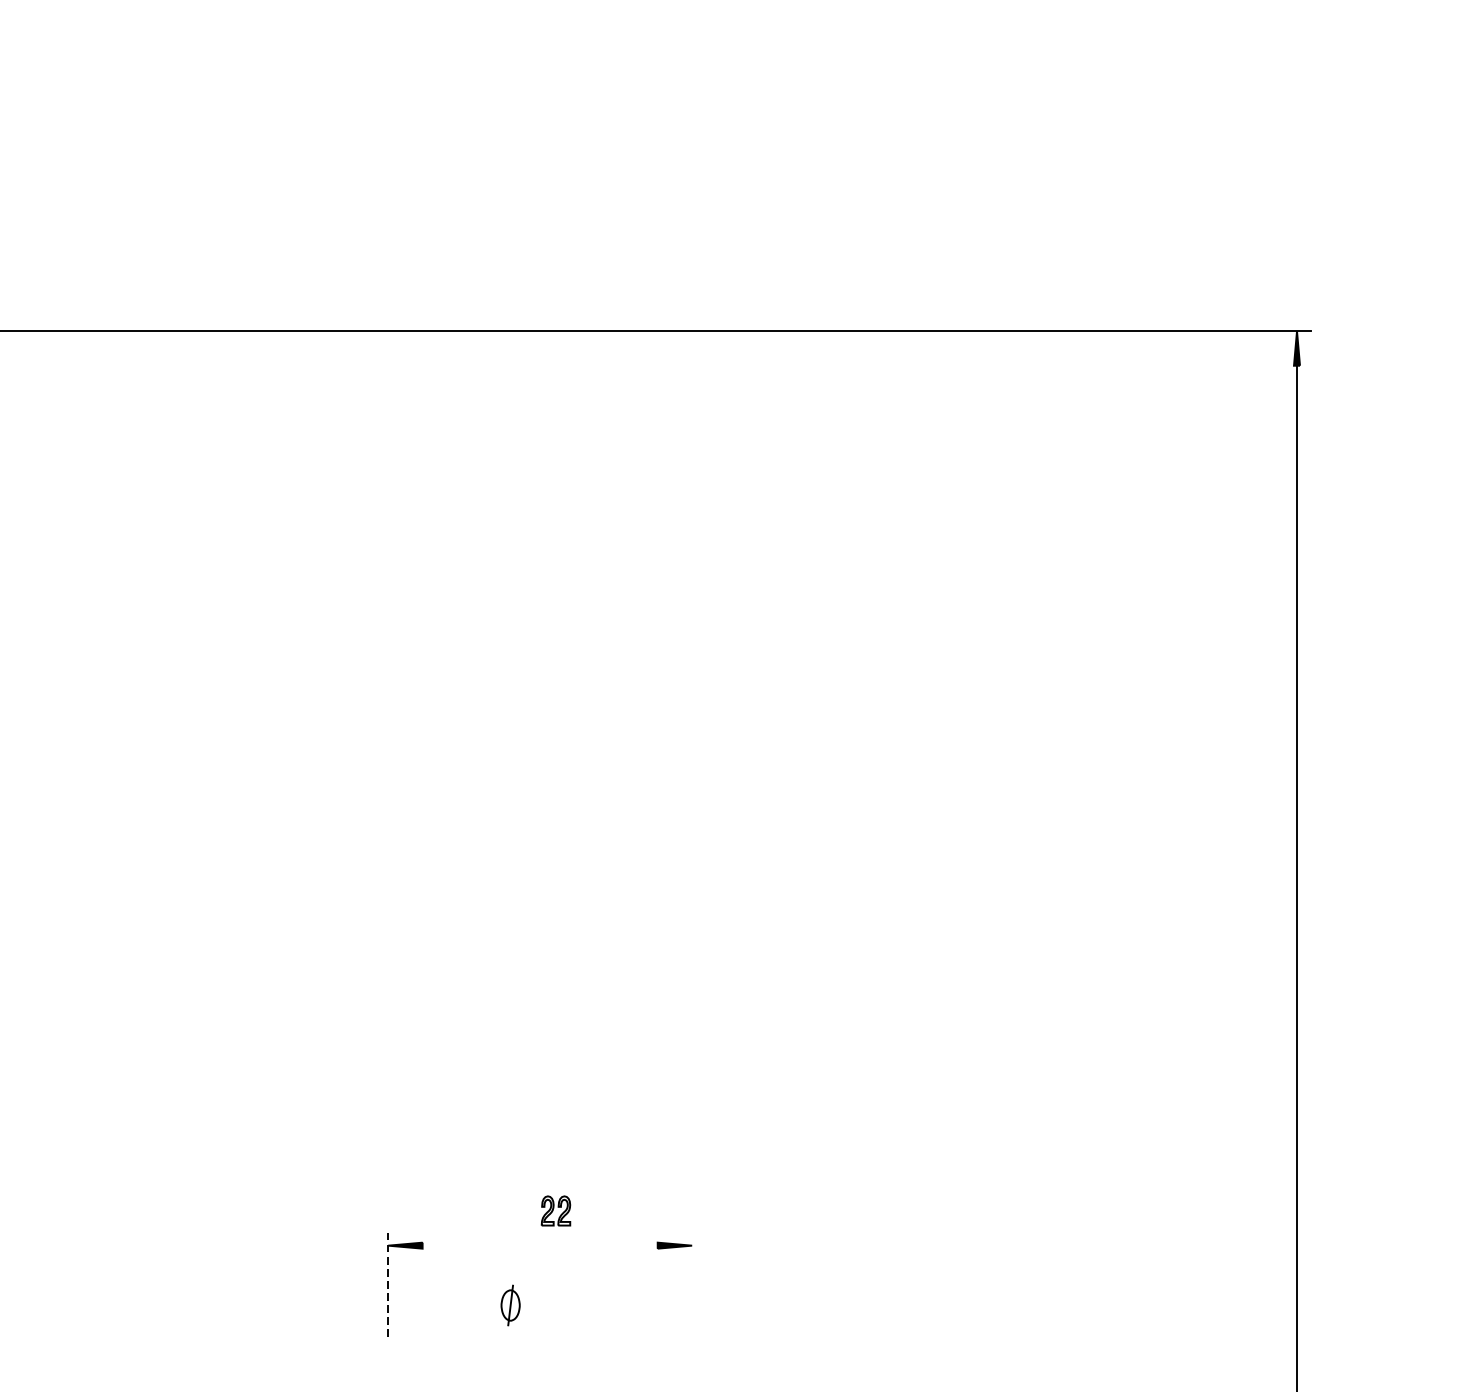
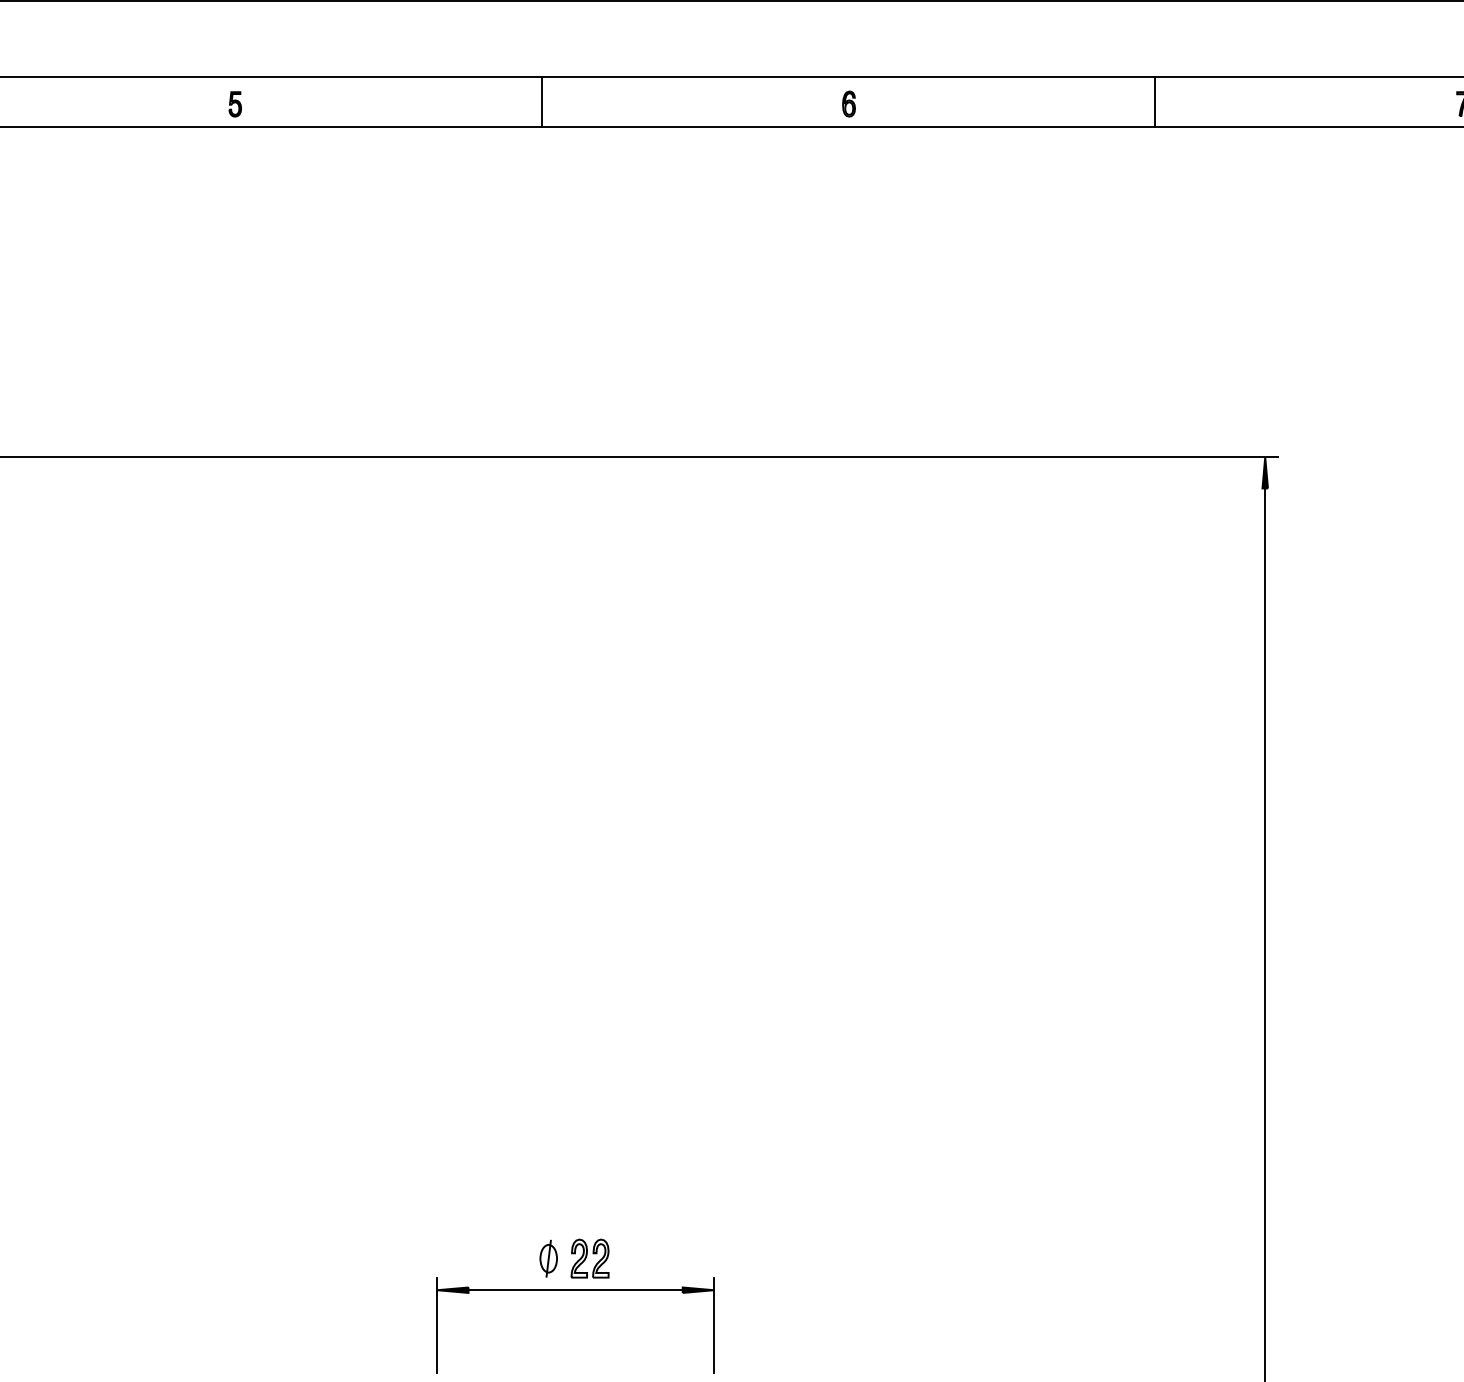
part: (555, 1210) -> (589, 1258), size x1.43
line: (540, 1245) -> (575, 1290), added
line: (388, 1284) -> (437, 1325), dashed -> solid
line: (692, 1284) -> (714, 1325), added
part: (510, 1305) -> (548, 1258), moved

